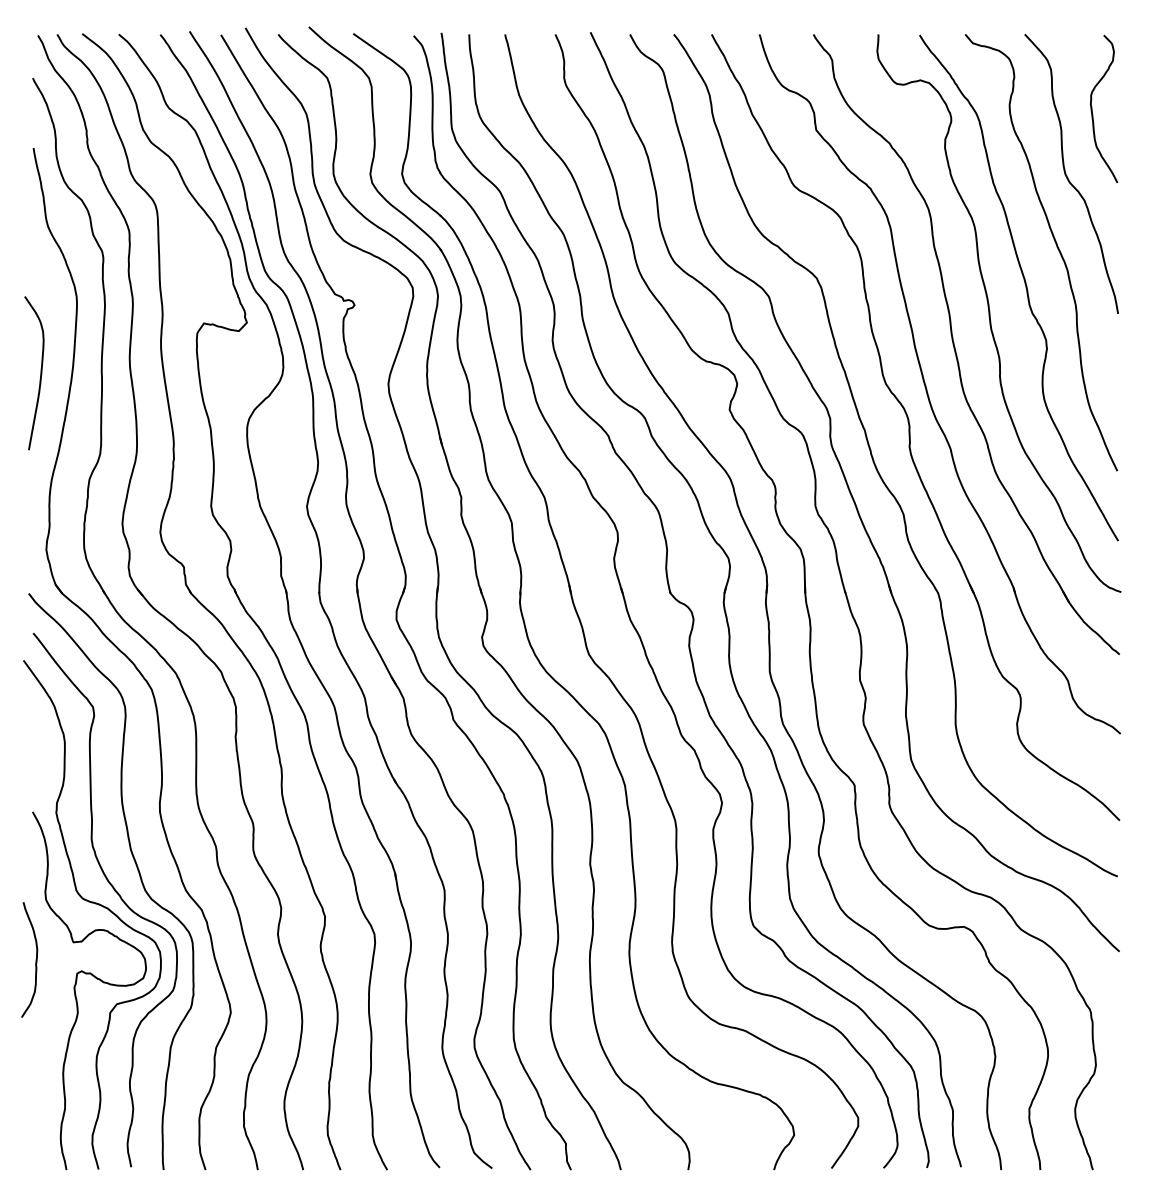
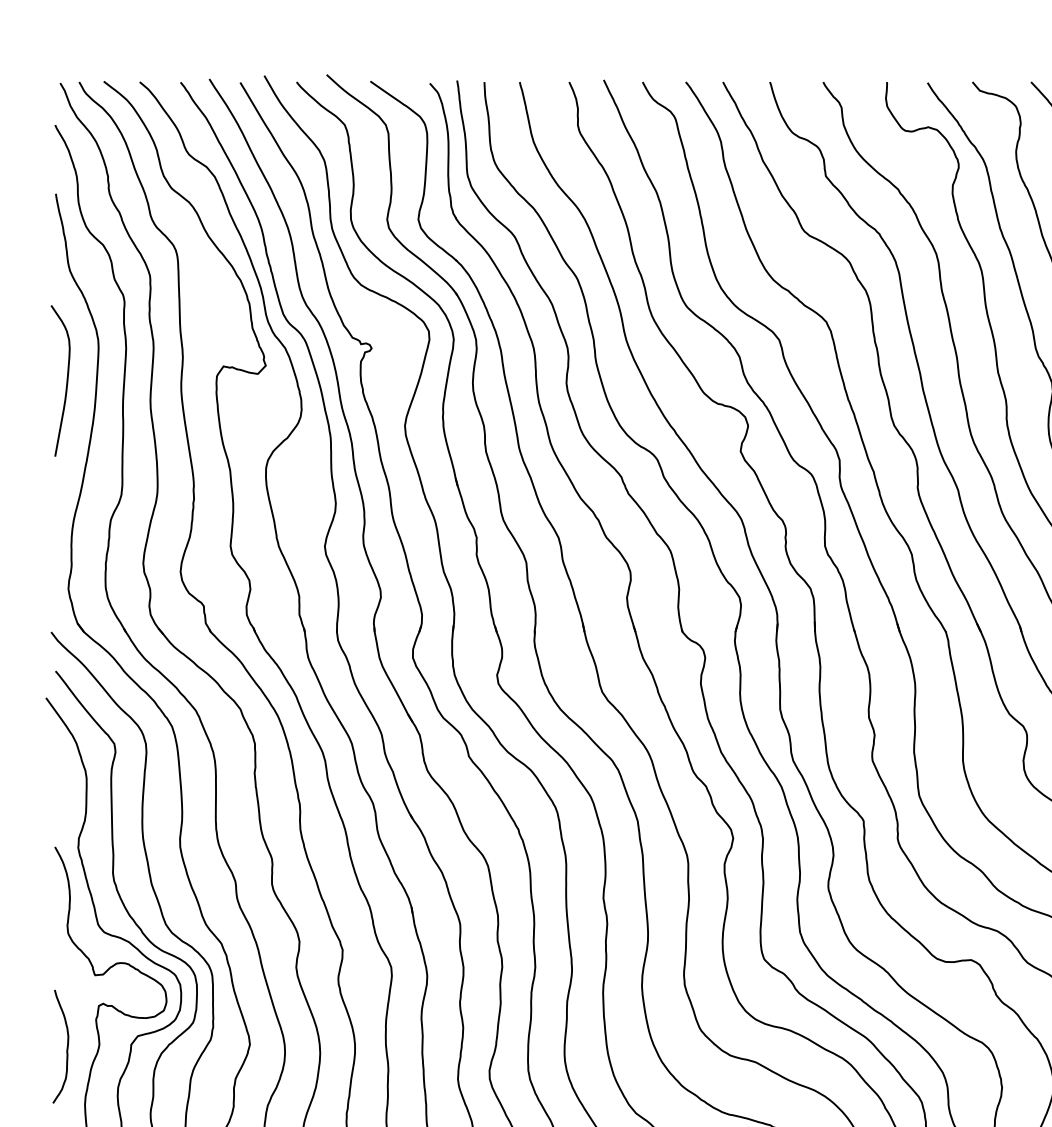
curve: (40, 373) -> (66, 381), moved
curve: (35, 959) -> (66, 1046), moved

